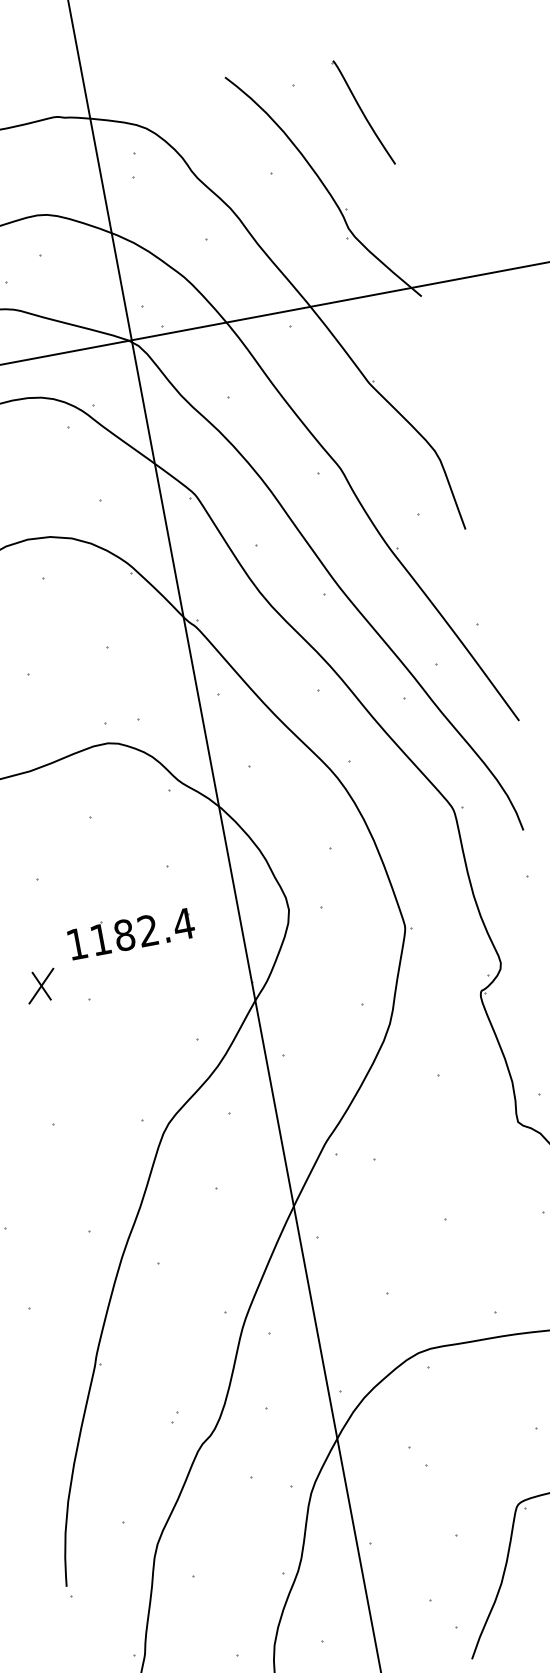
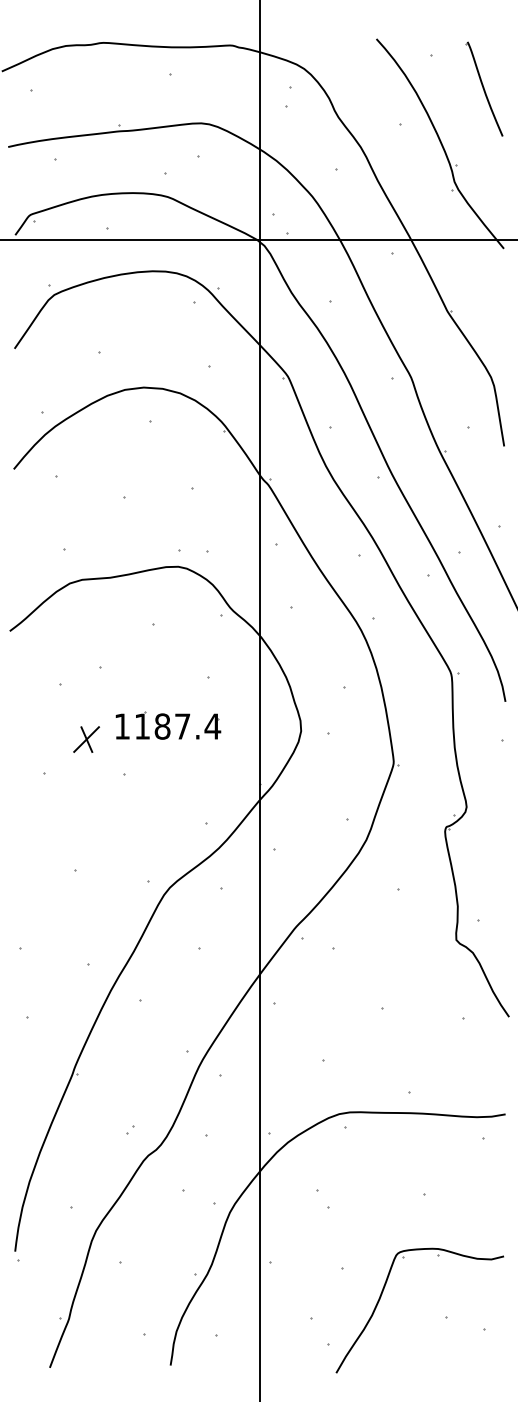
text: (148, 930) -> (182, 726), 1182.4 -> 1187.4
part: (41, 986) -> (86, 739), moved

